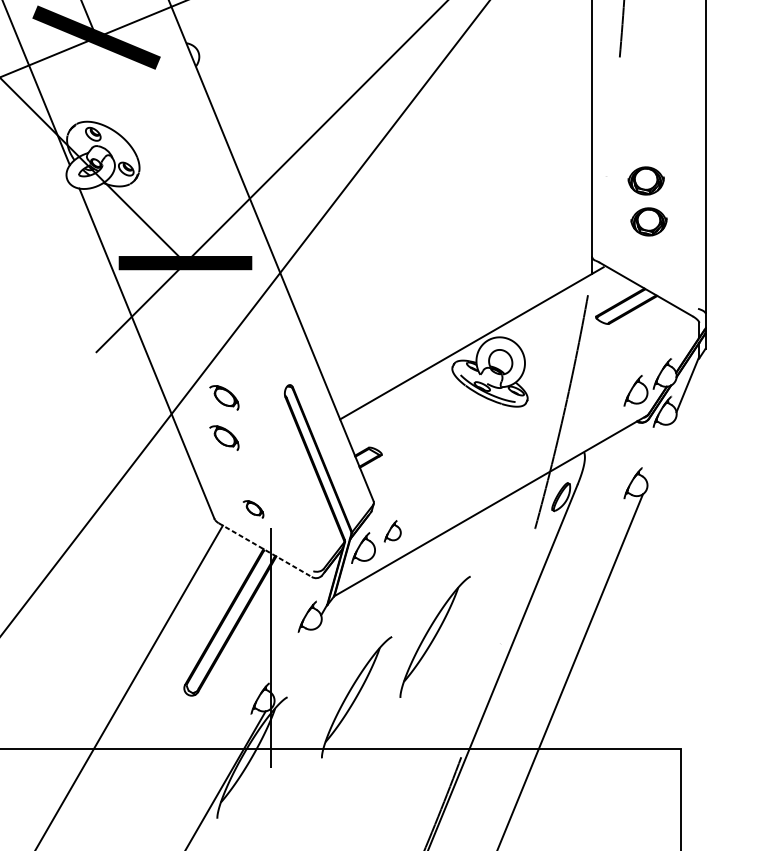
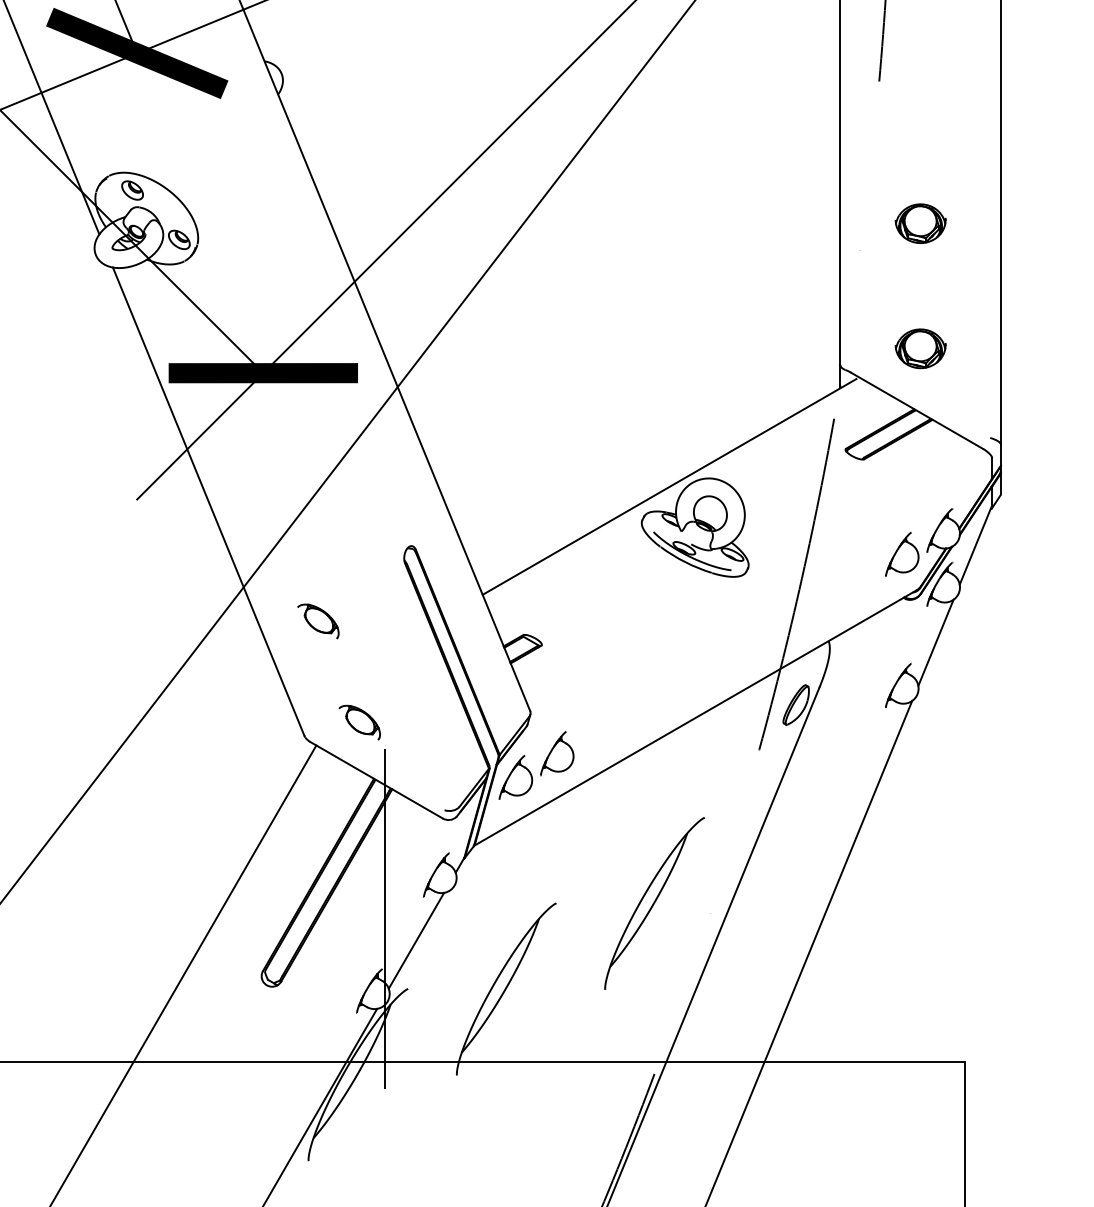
part: (646, 180) -> (920, 223), moved
part: (648, 221) -> (920, 348), moved
part: (224, 398) -> (318, 564), removed
line: (659, 452) -> (935, 642), added
part: (253, 509) -> (359, 722), size x1.43
part: (392, 531) -> (557, 753), size x1.43
line: (265, 550) -> (376, 780), dashed -> solid
part: (435, 637) -> (654, 903), moved
line: (293, 663) -> (416, 940), added

